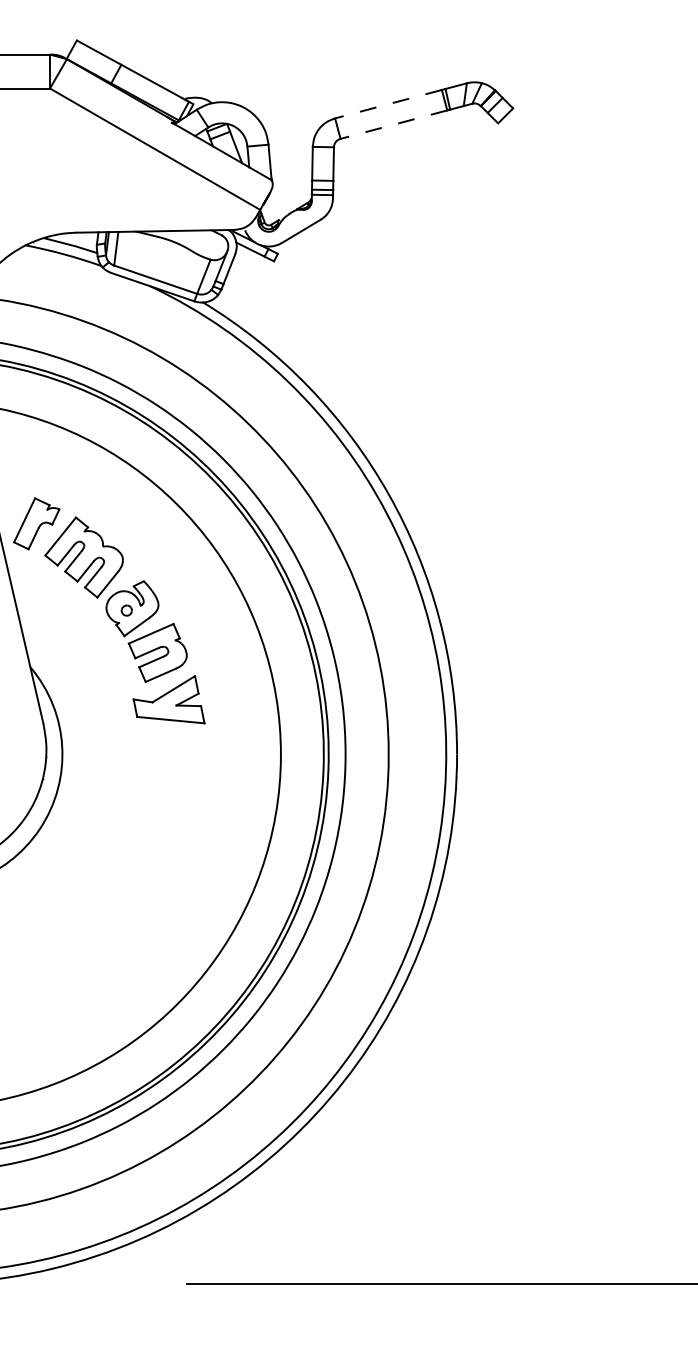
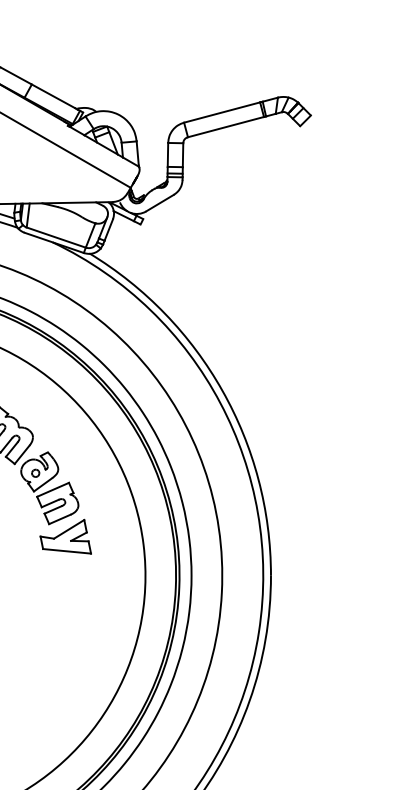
line: (388, 104) -> (222, 112), dashed -> solid
line: (393, 124) -> (225, 127), dashed -> solid

